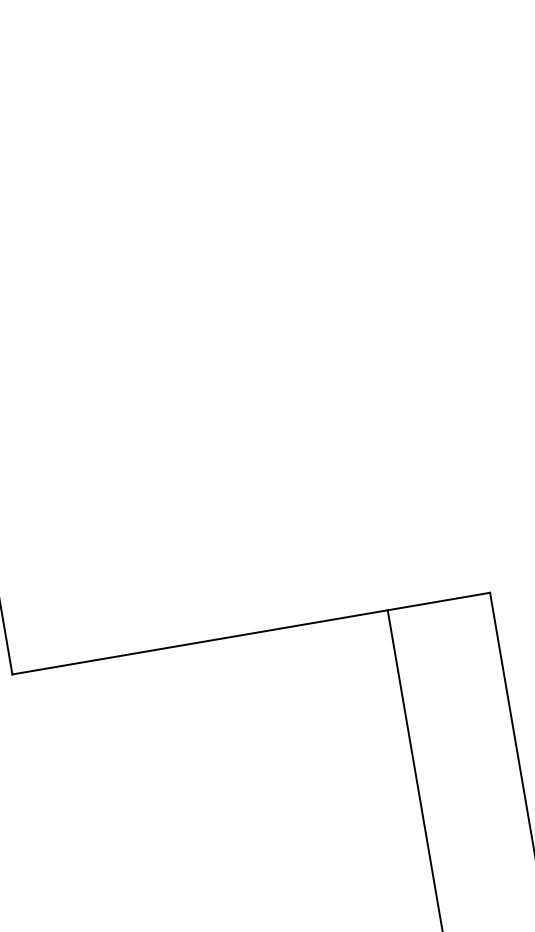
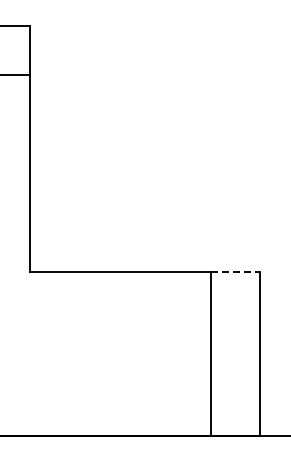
line: (438, 602) -> (235, 272), solid -> dashed

